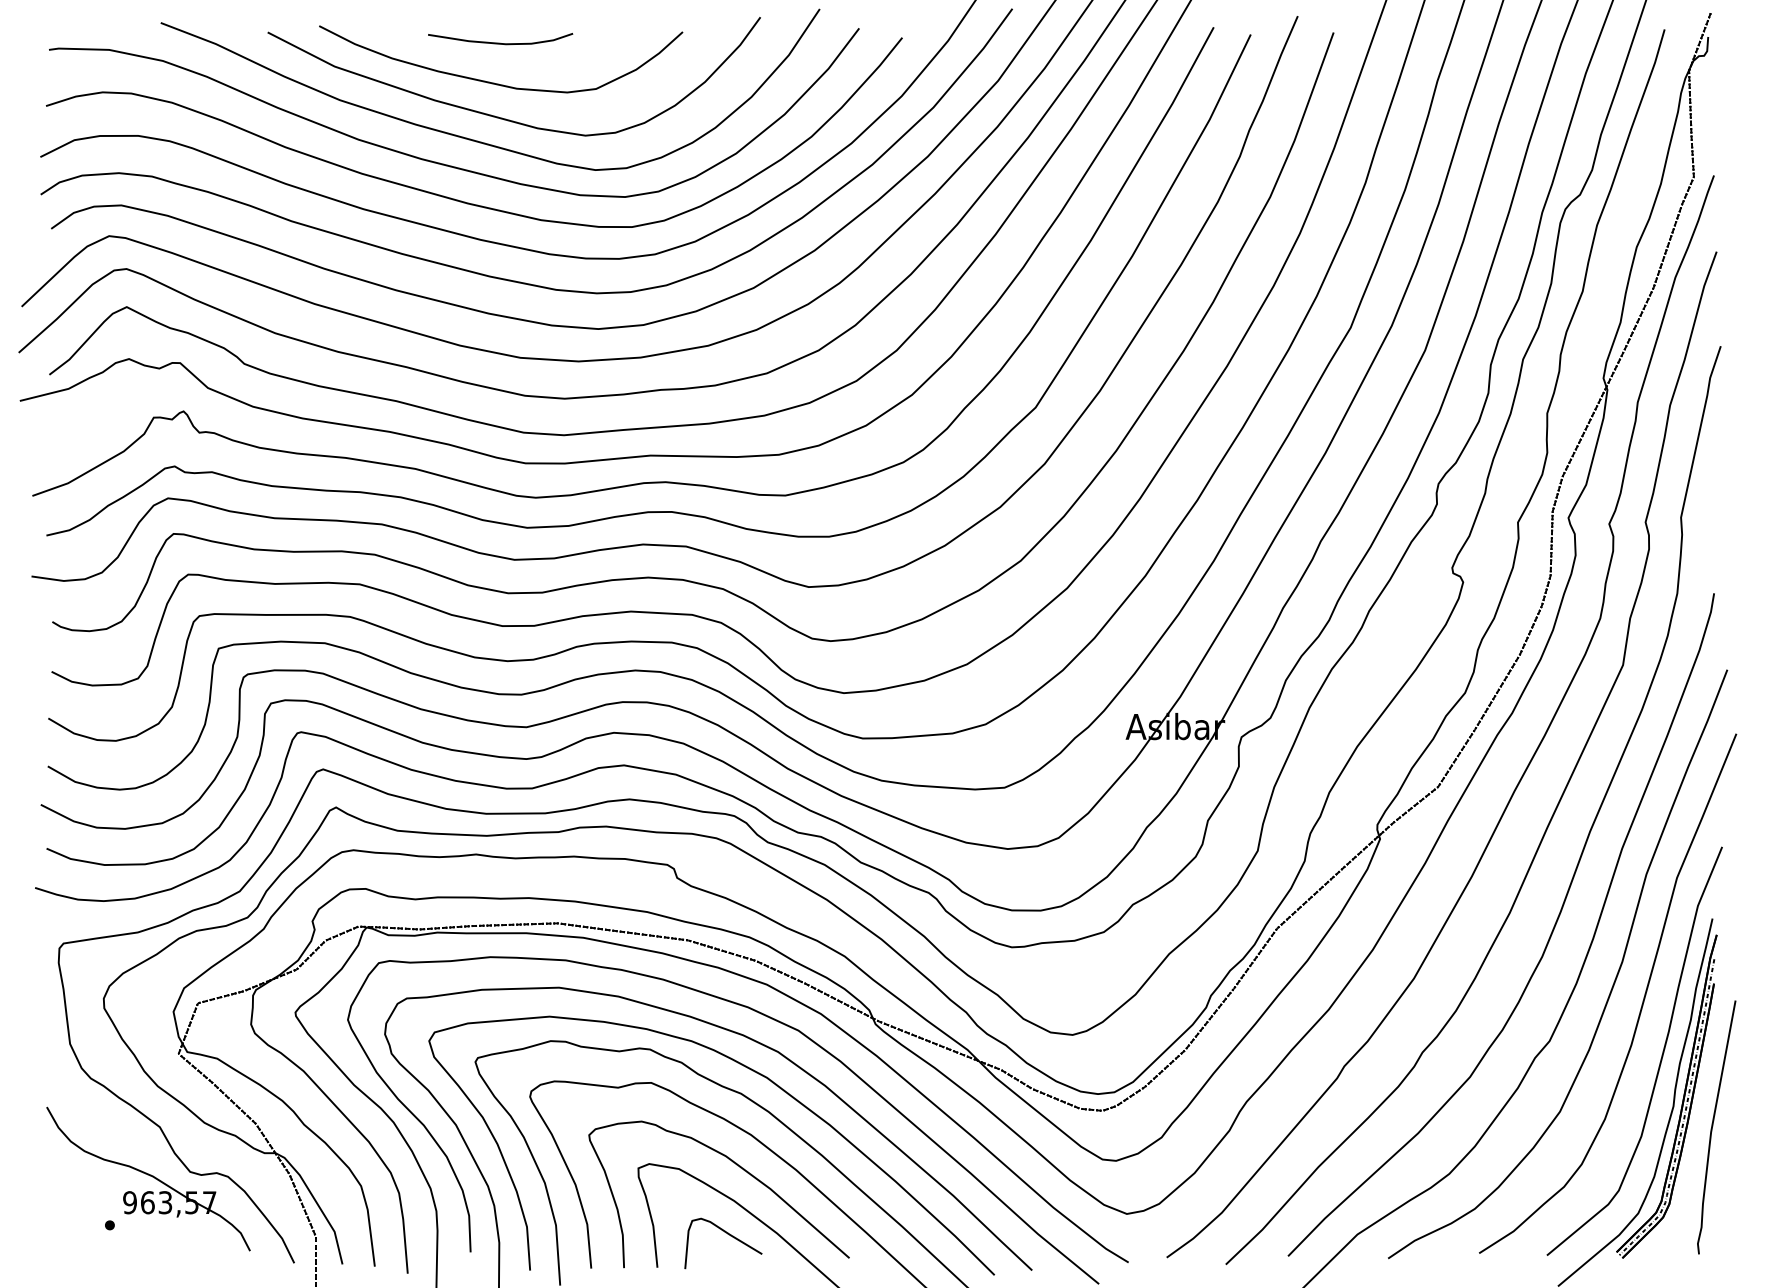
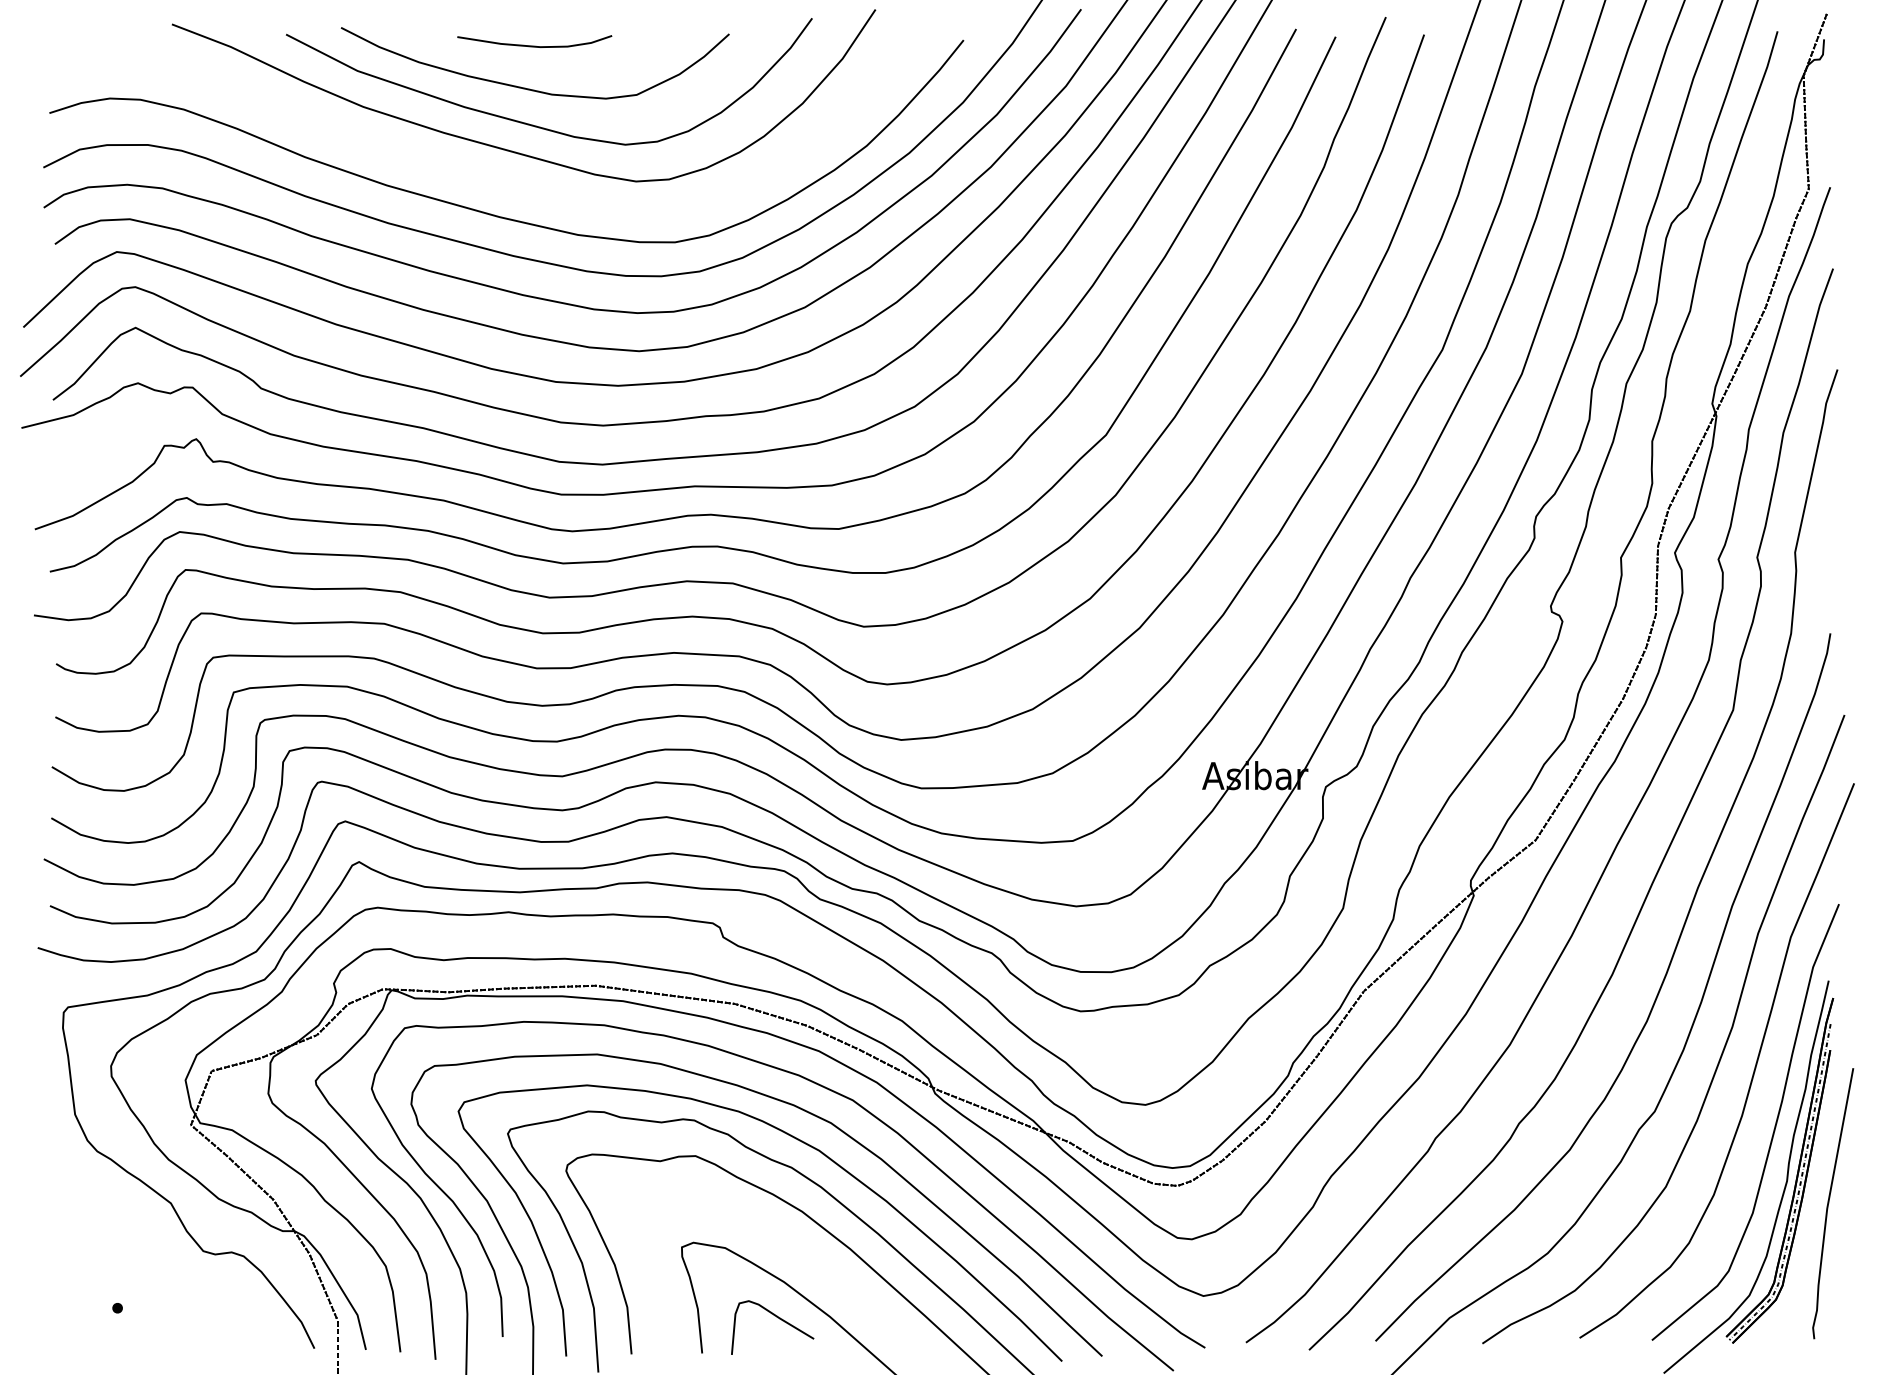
curve: (440, 162) -> (470, 173), removed
curve: (738, 1166) -> (788, 1245), removed
part: (148, 1178) -> (158, 1258), removed

